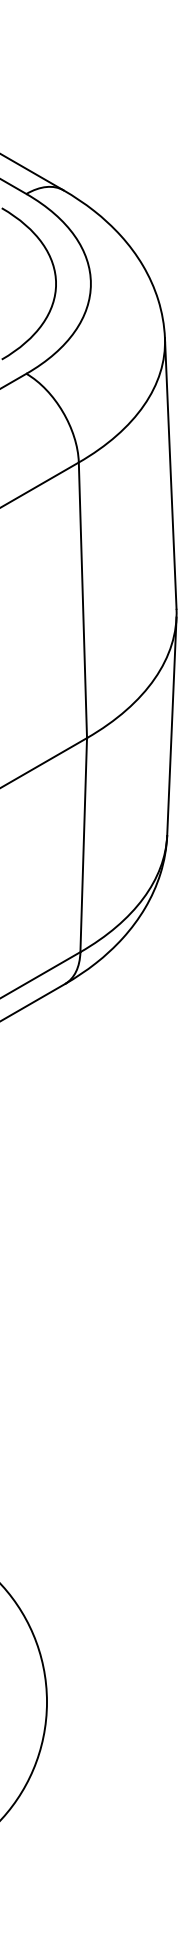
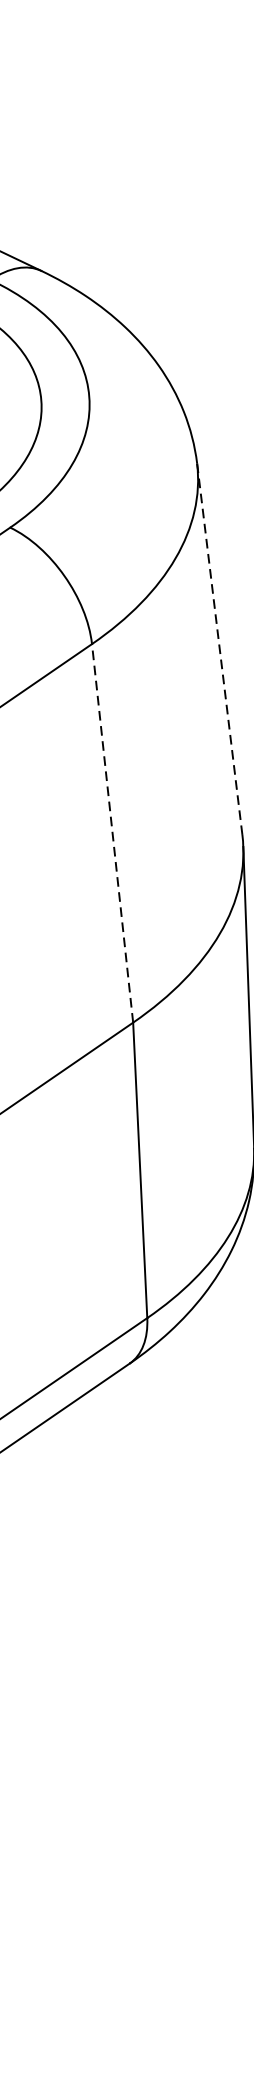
line: (170, 473) -> (219, 649), solid -> dashed
line: (82, 600) -> (112, 833), solid -> dashed

